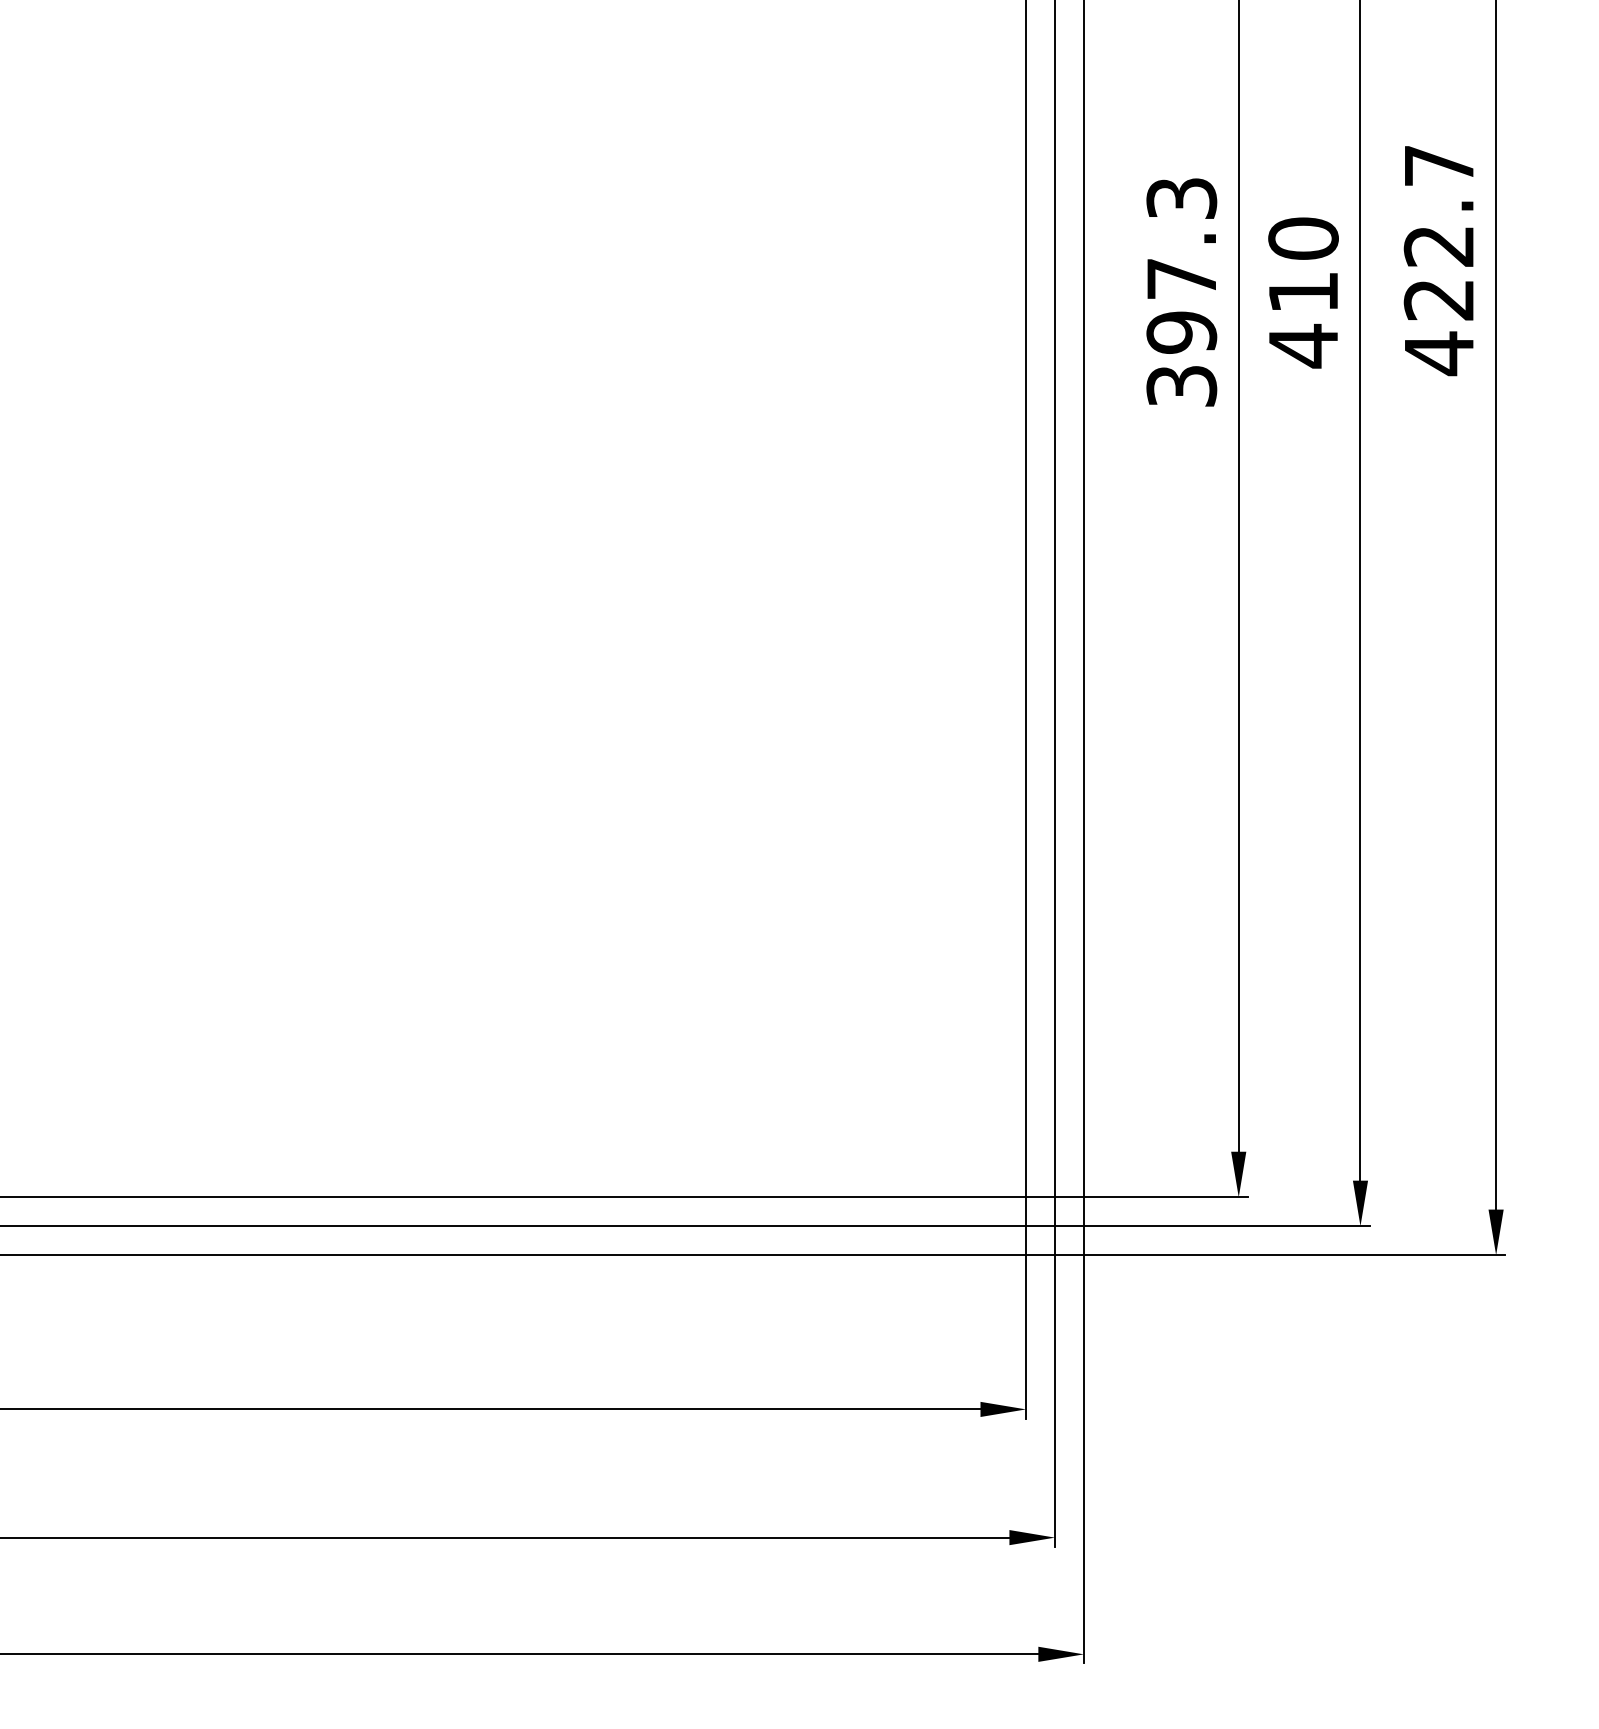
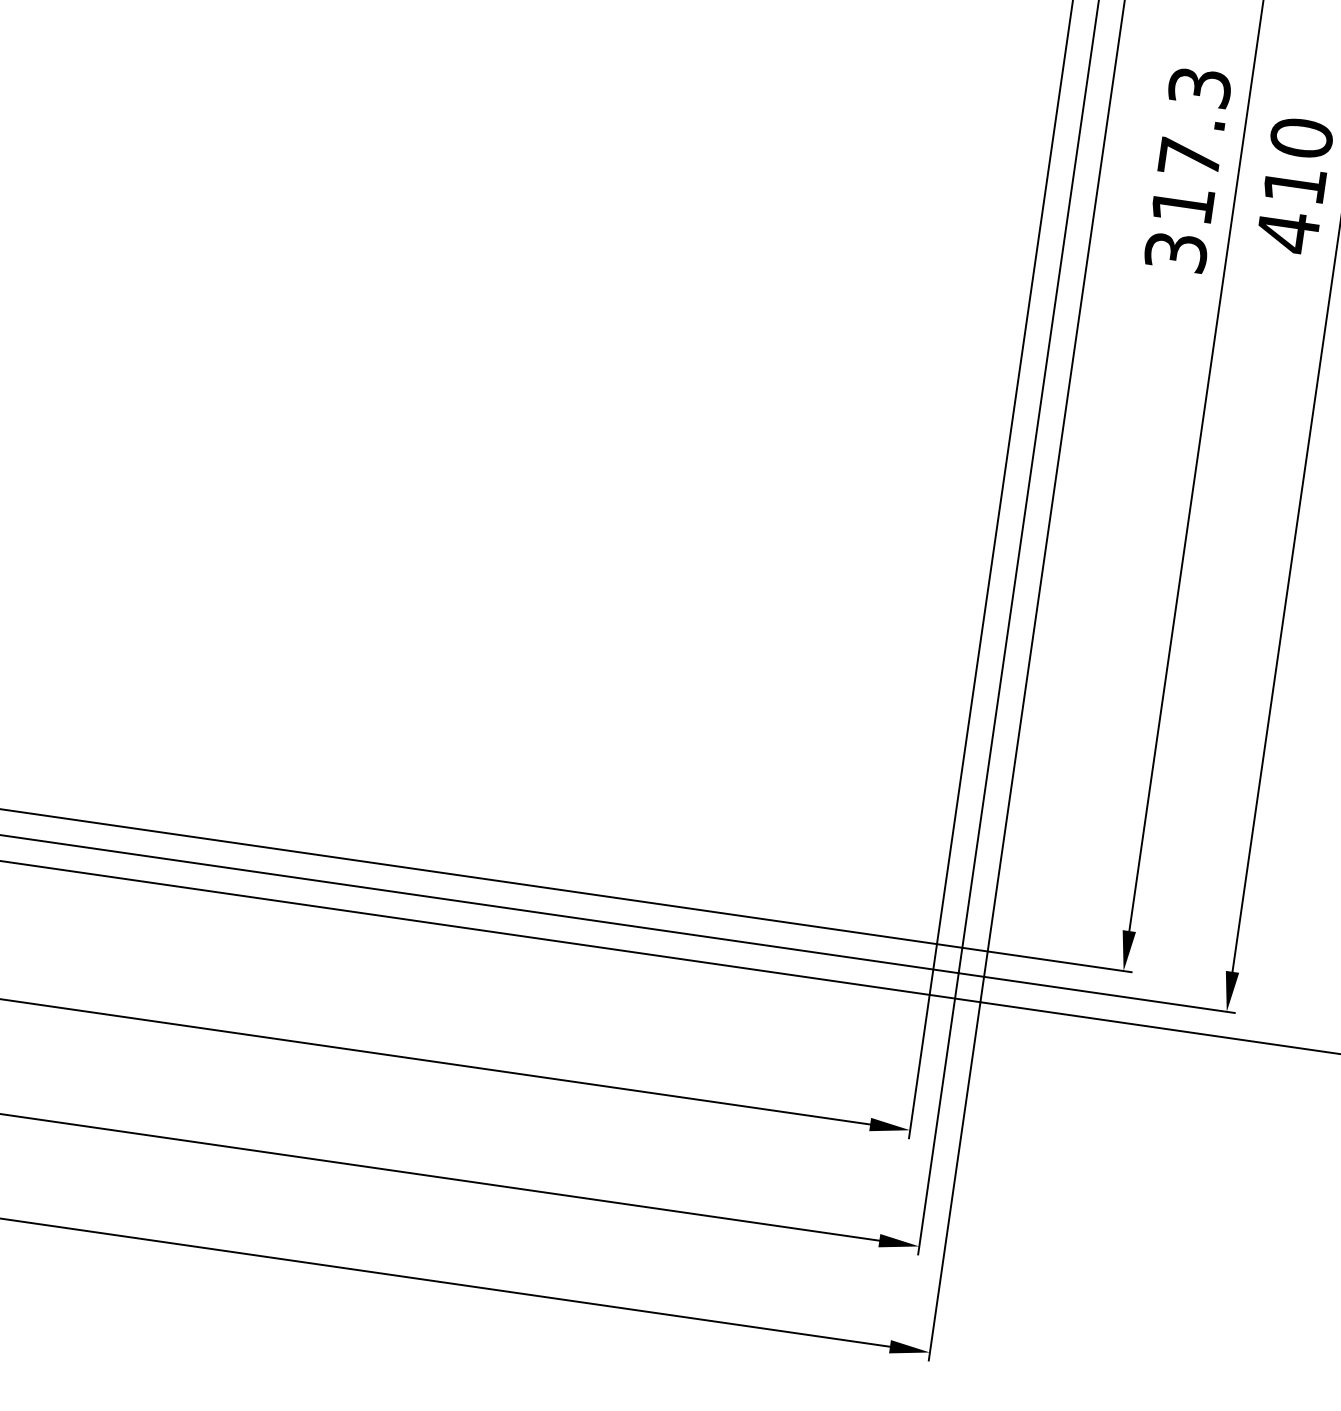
text: (1181, 332) -> (1182, 205), 397.3 -> 317.3

